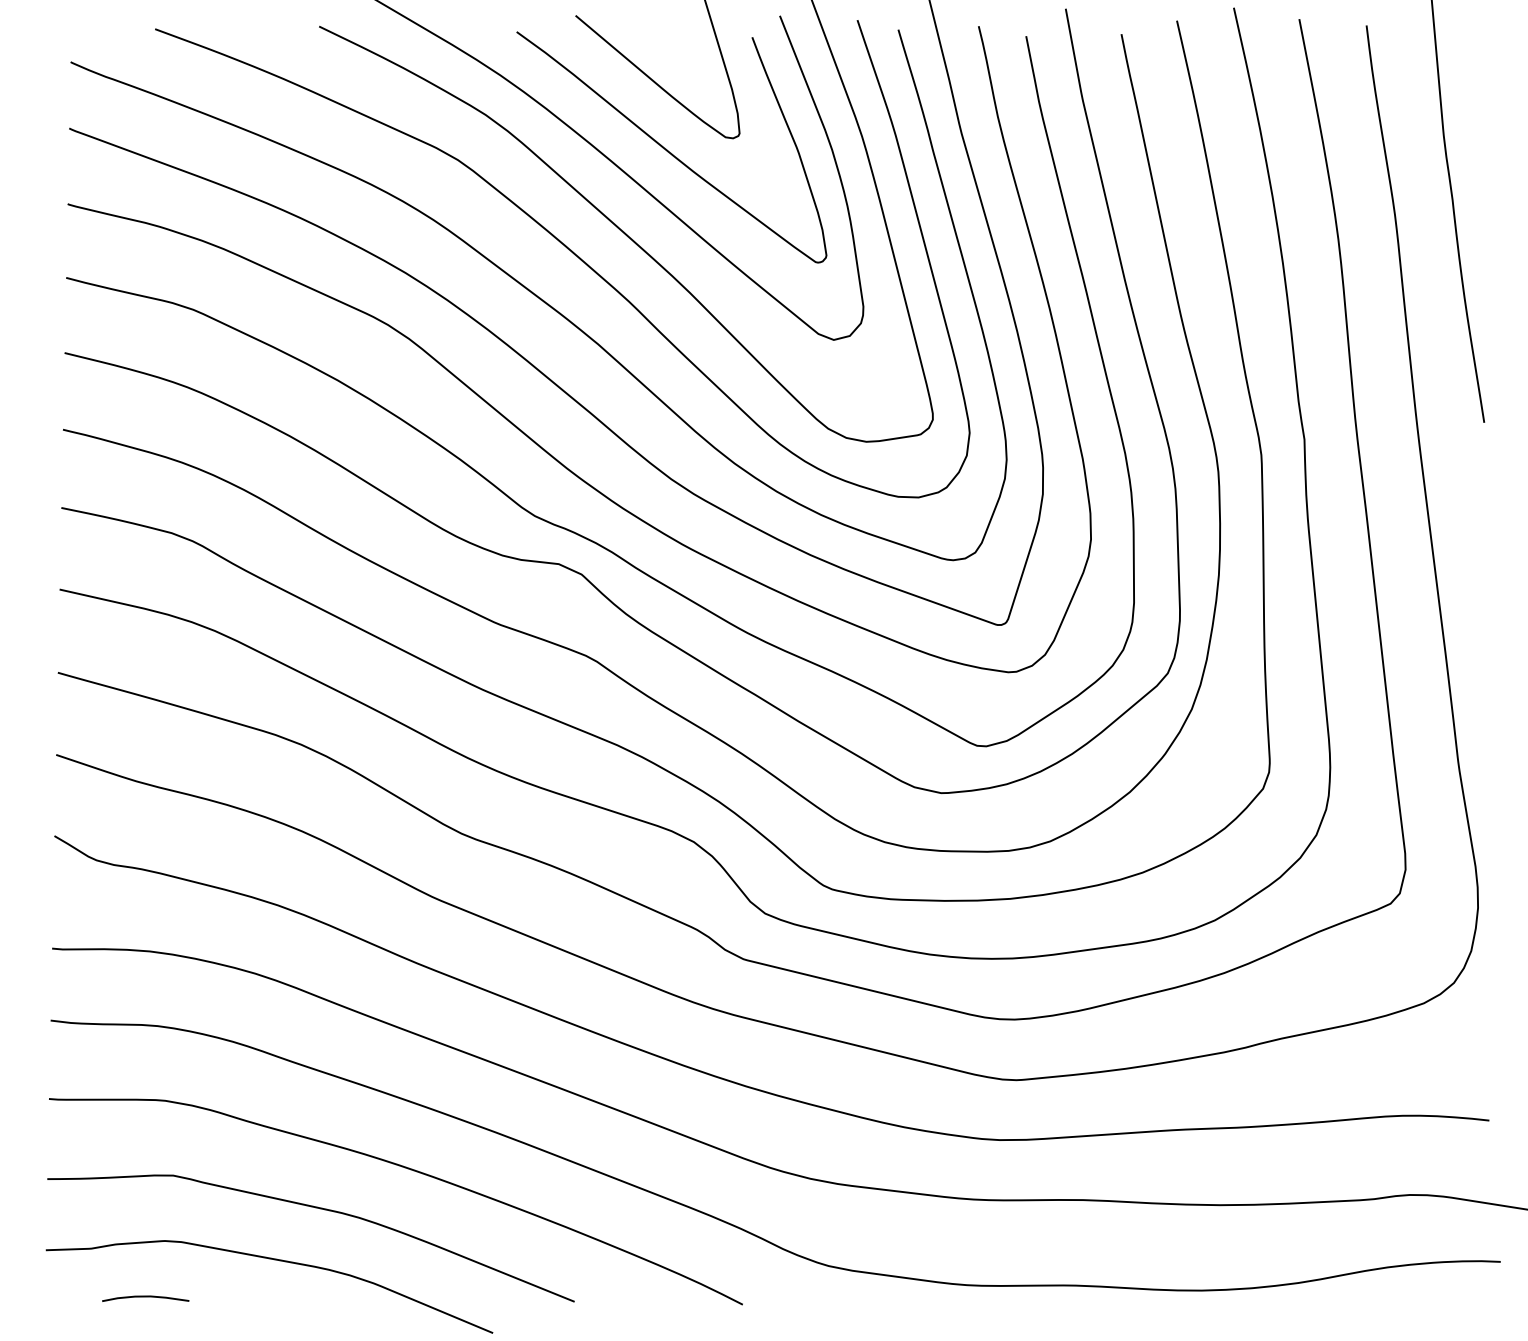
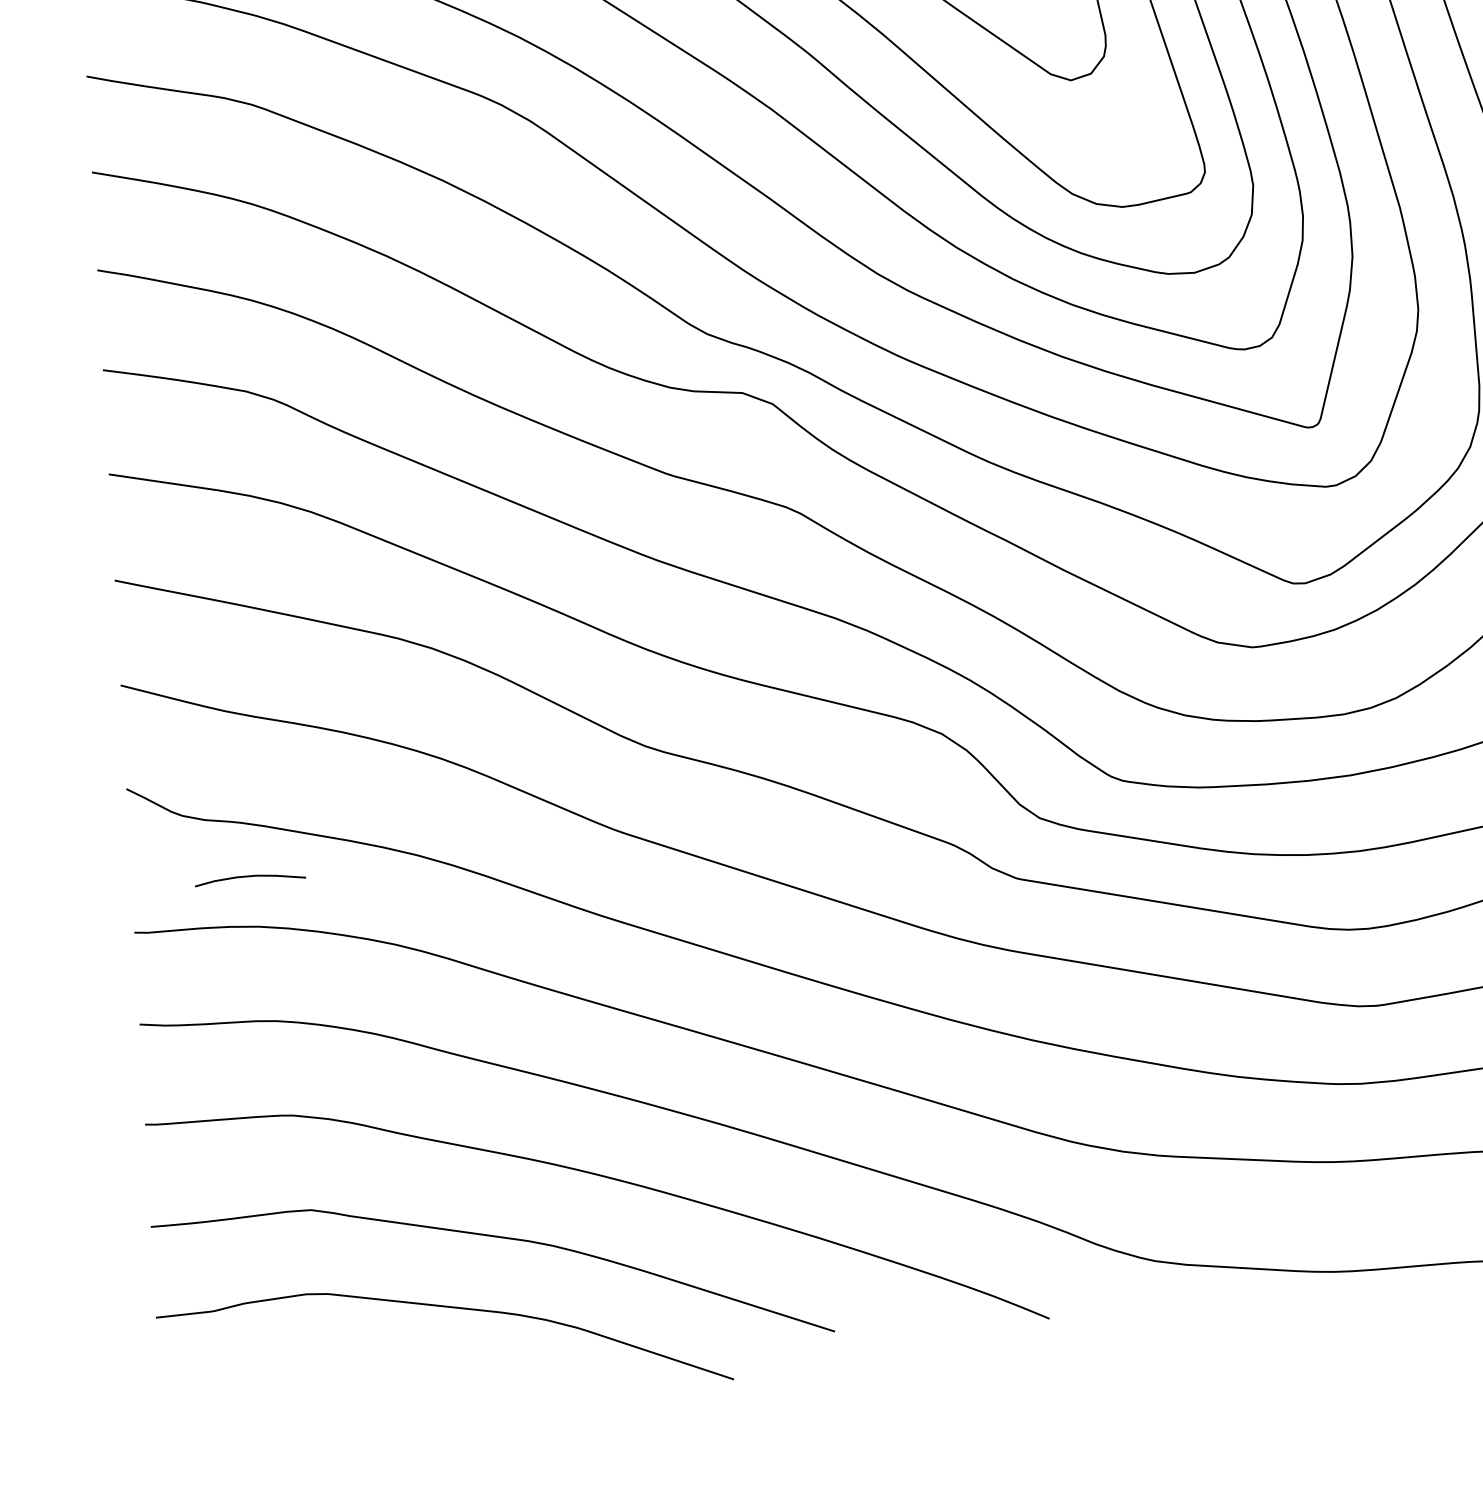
curve: (145, 1297) -> (249, 877), moved

